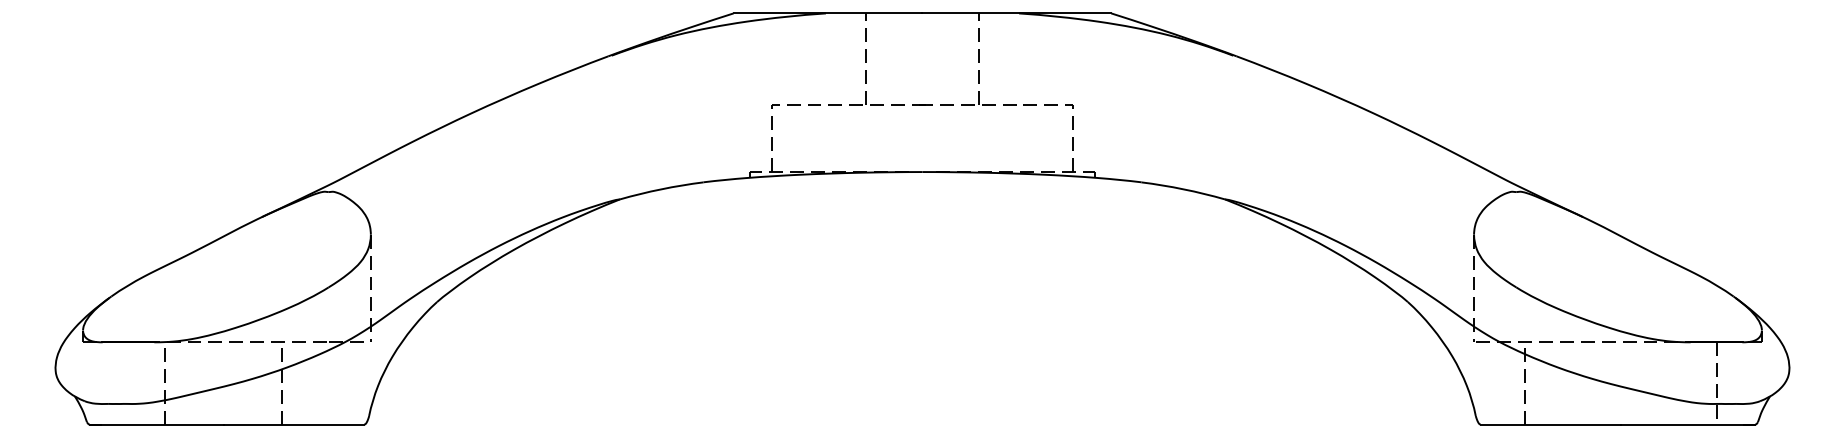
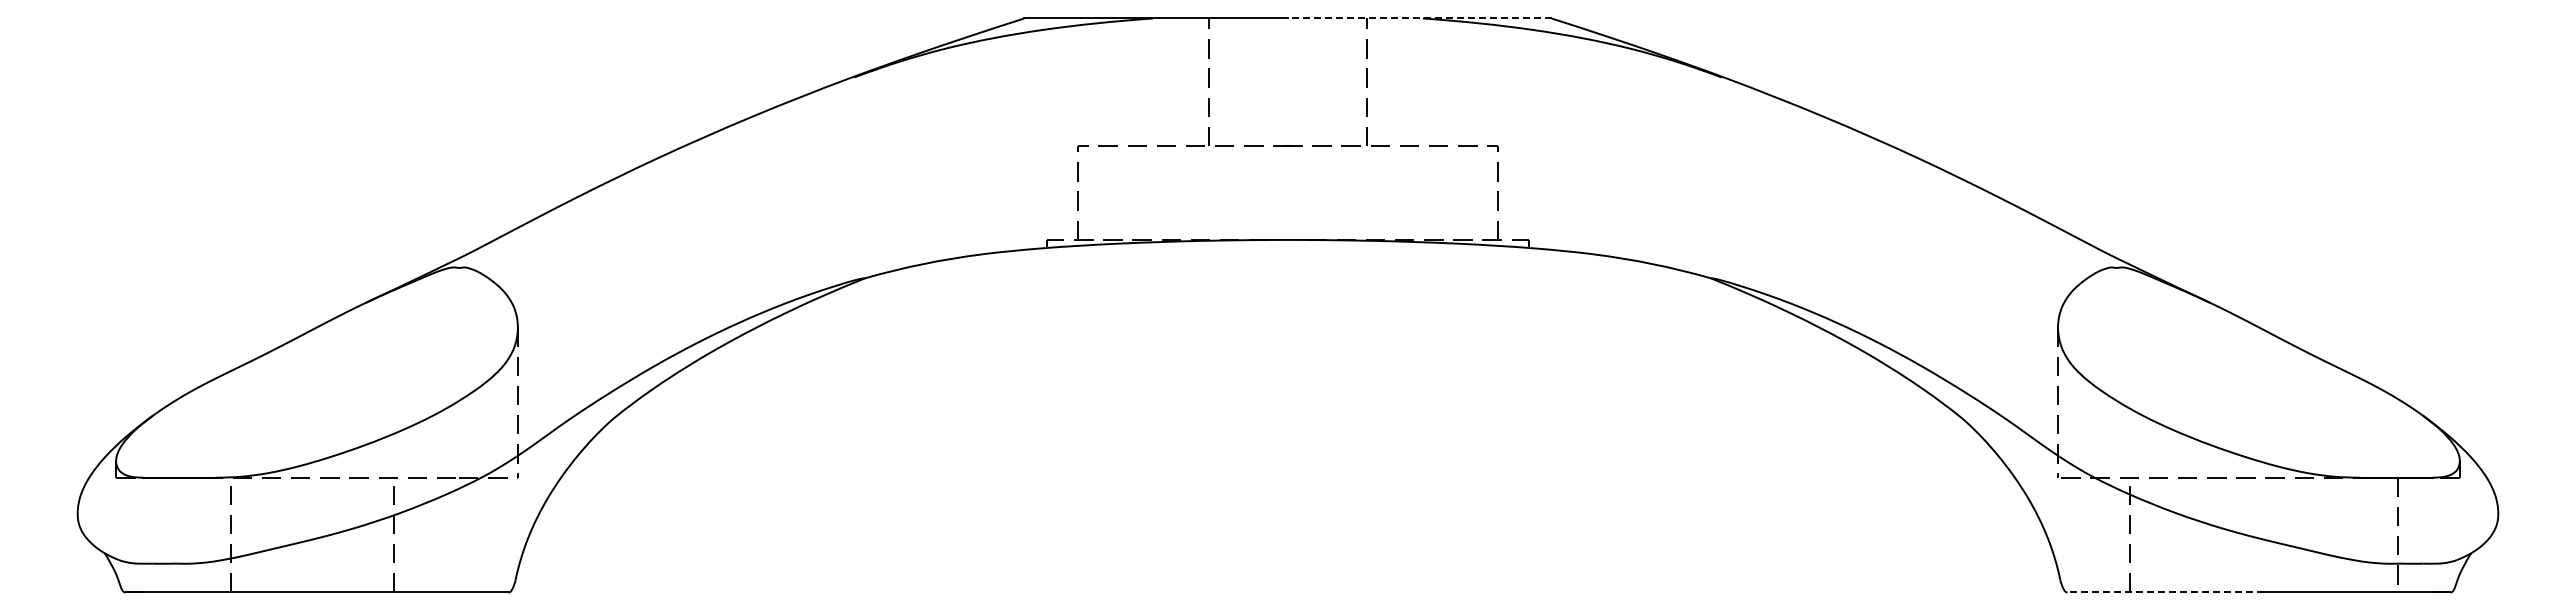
line: (1016, 13) -> (1419, 18), solid -> dashed
line: (1551, 424) -> (2165, 592), solid -> dashed

